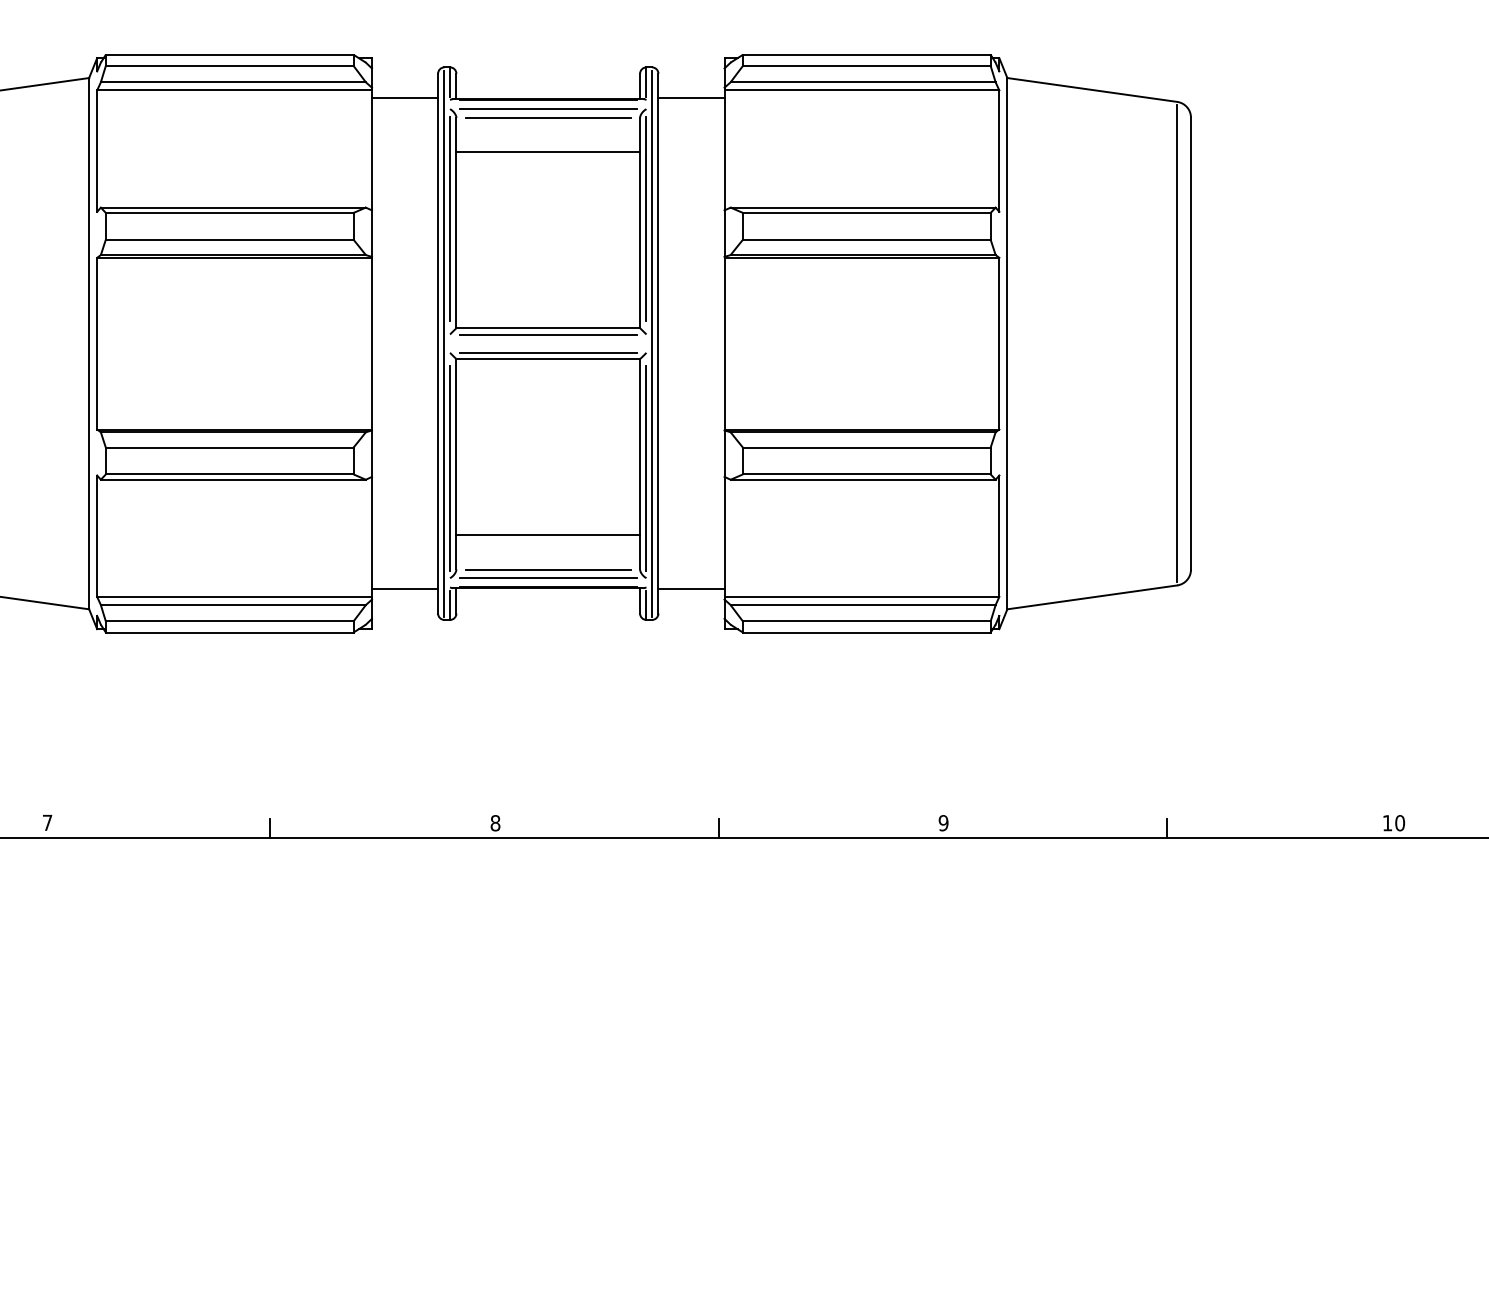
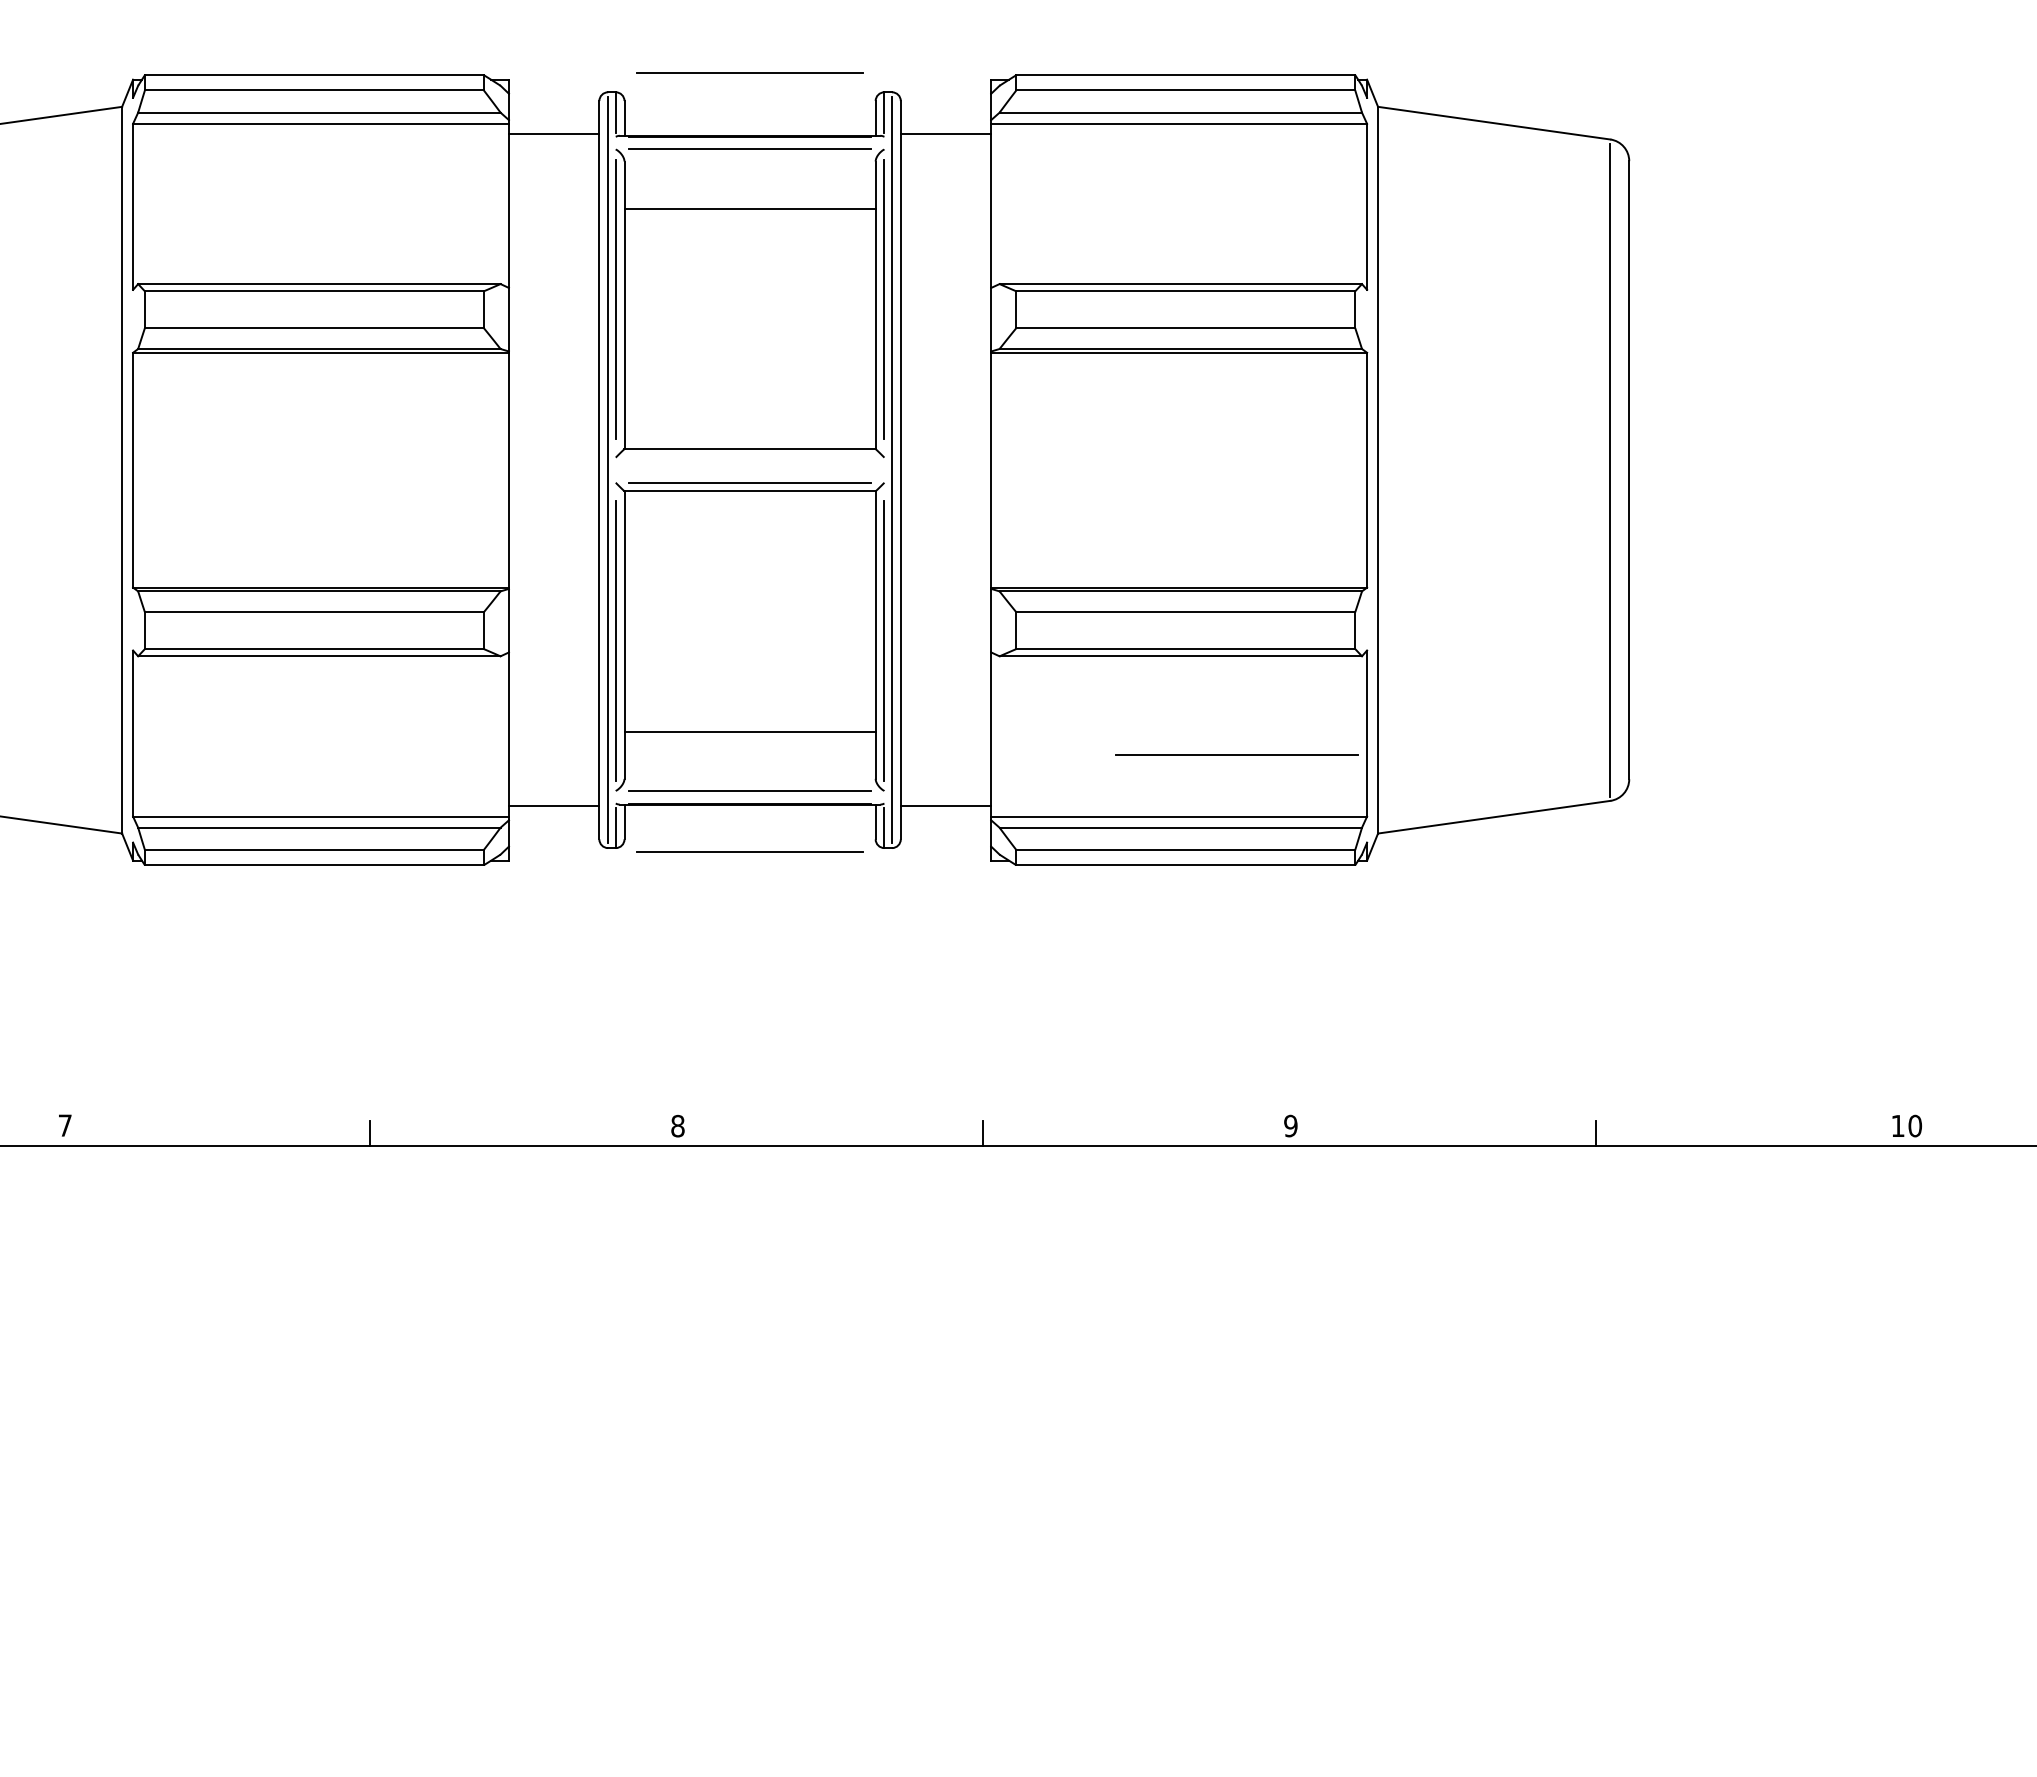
line: (547, 117) -> (749, 72), moved
line: (547, 334) -> (1236, 754), moved
line: (547, 569) -> (749, 851), moved

